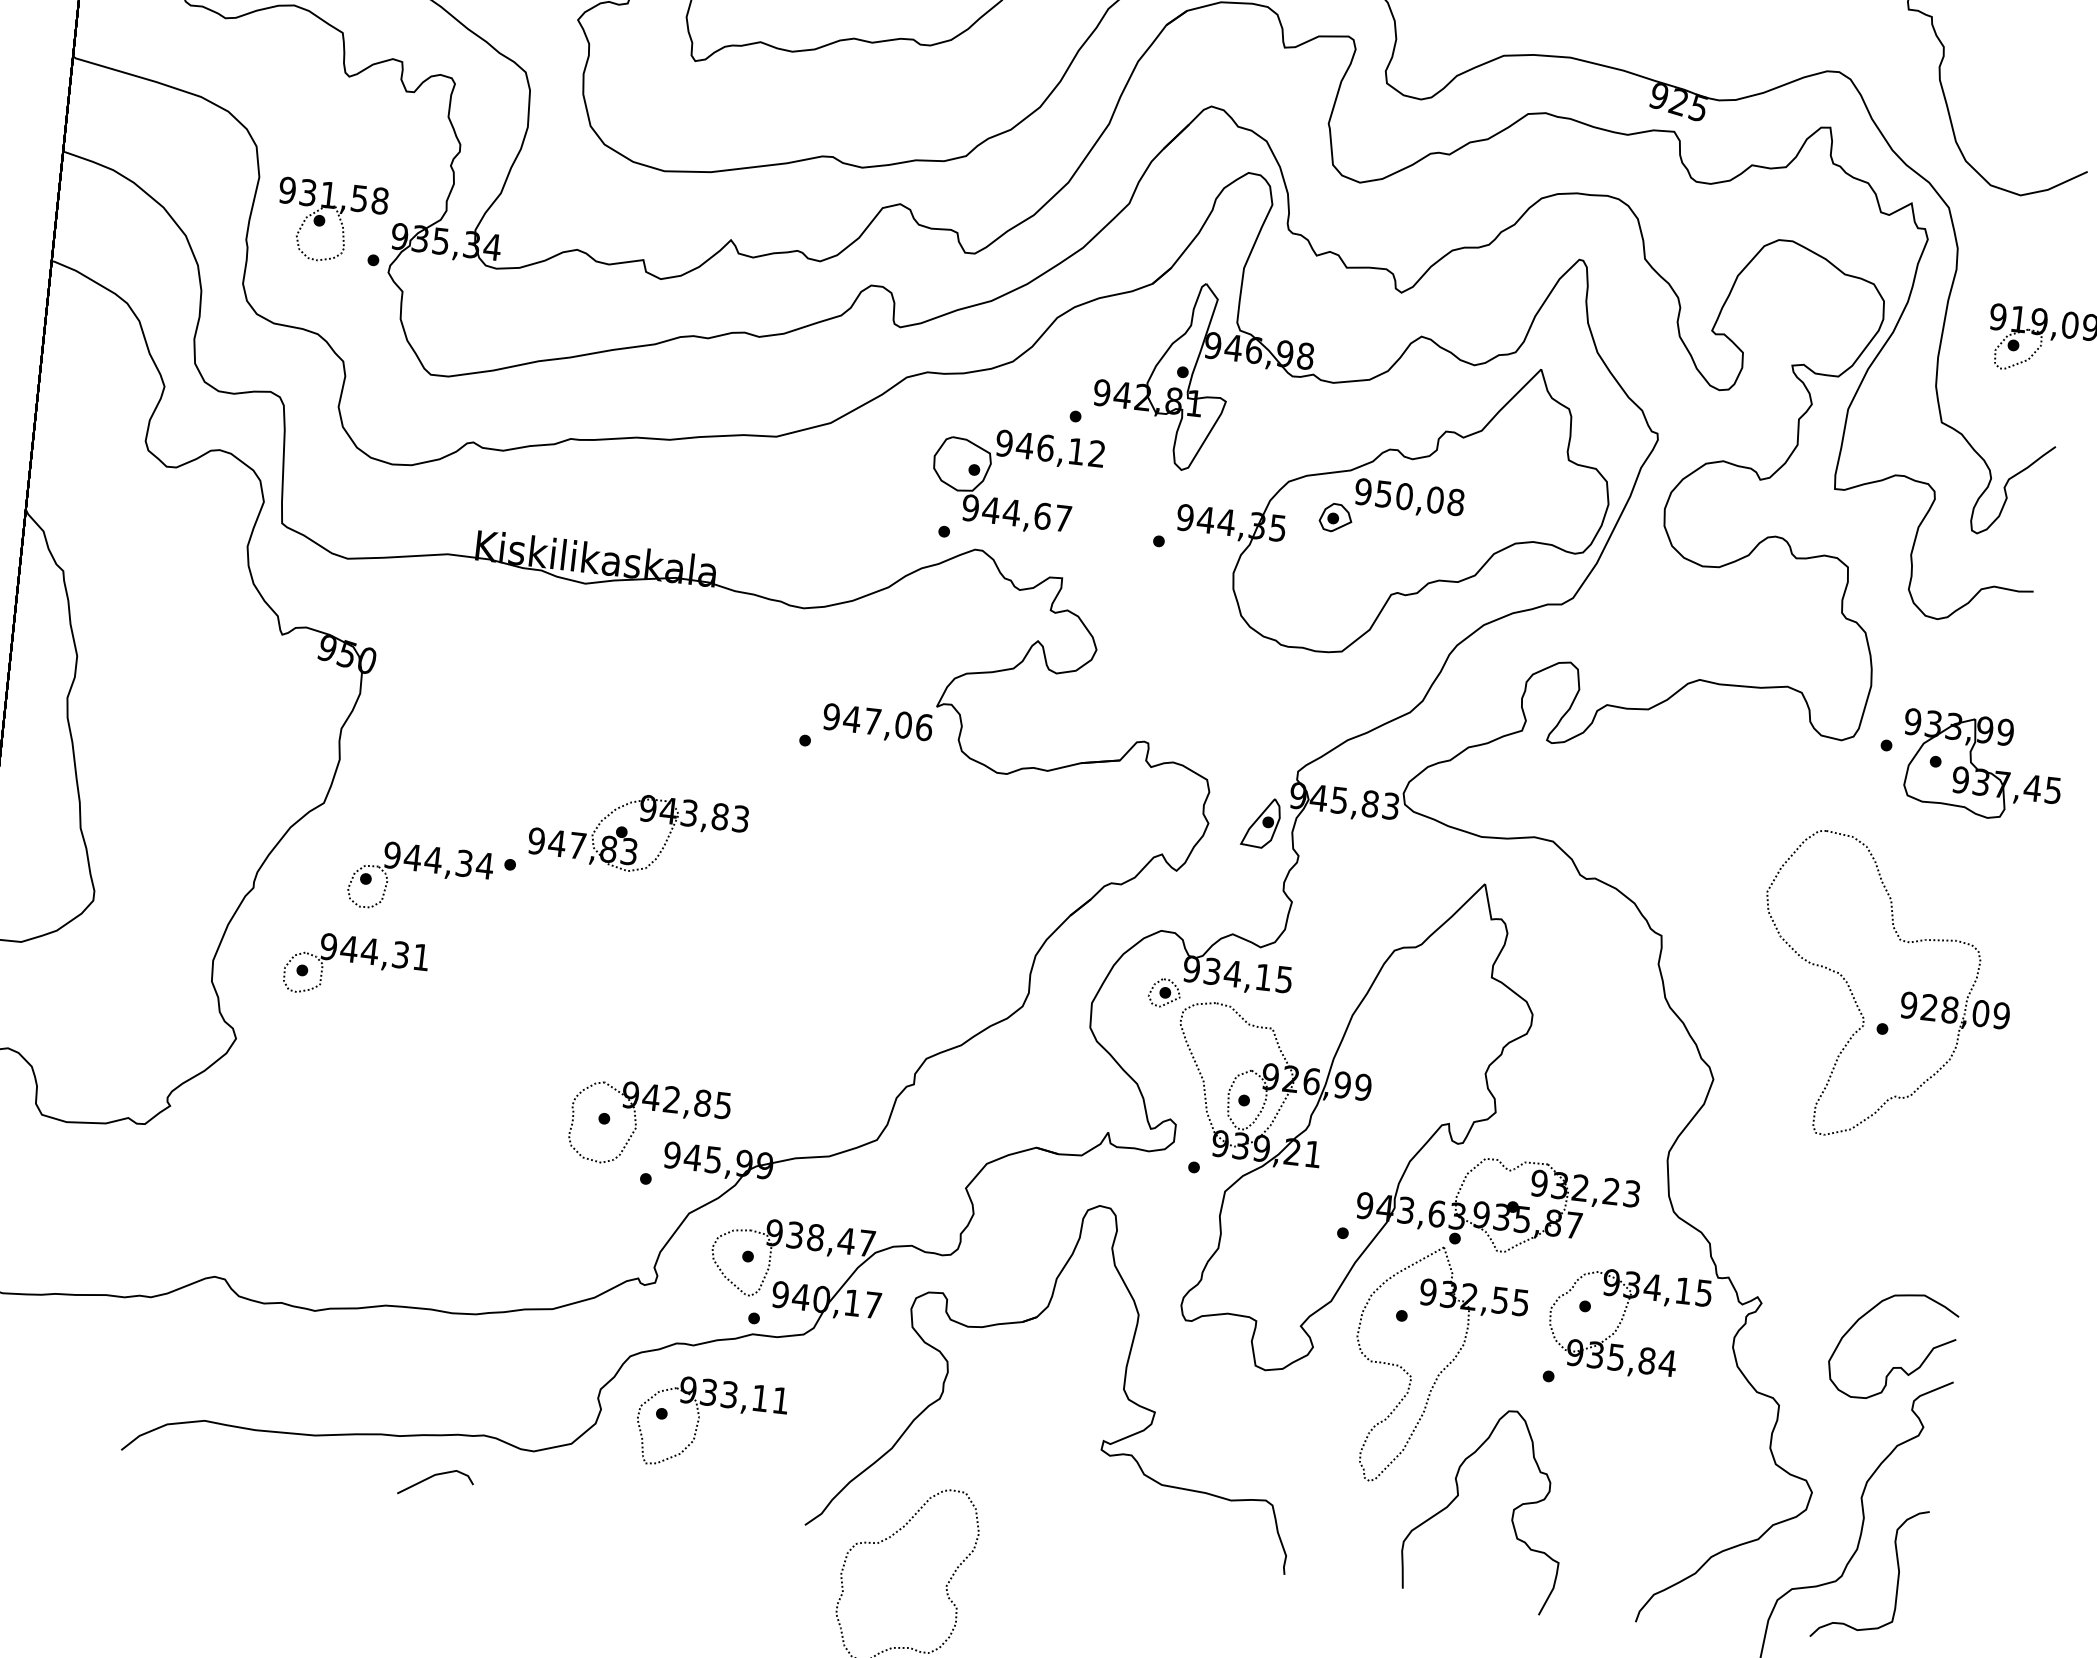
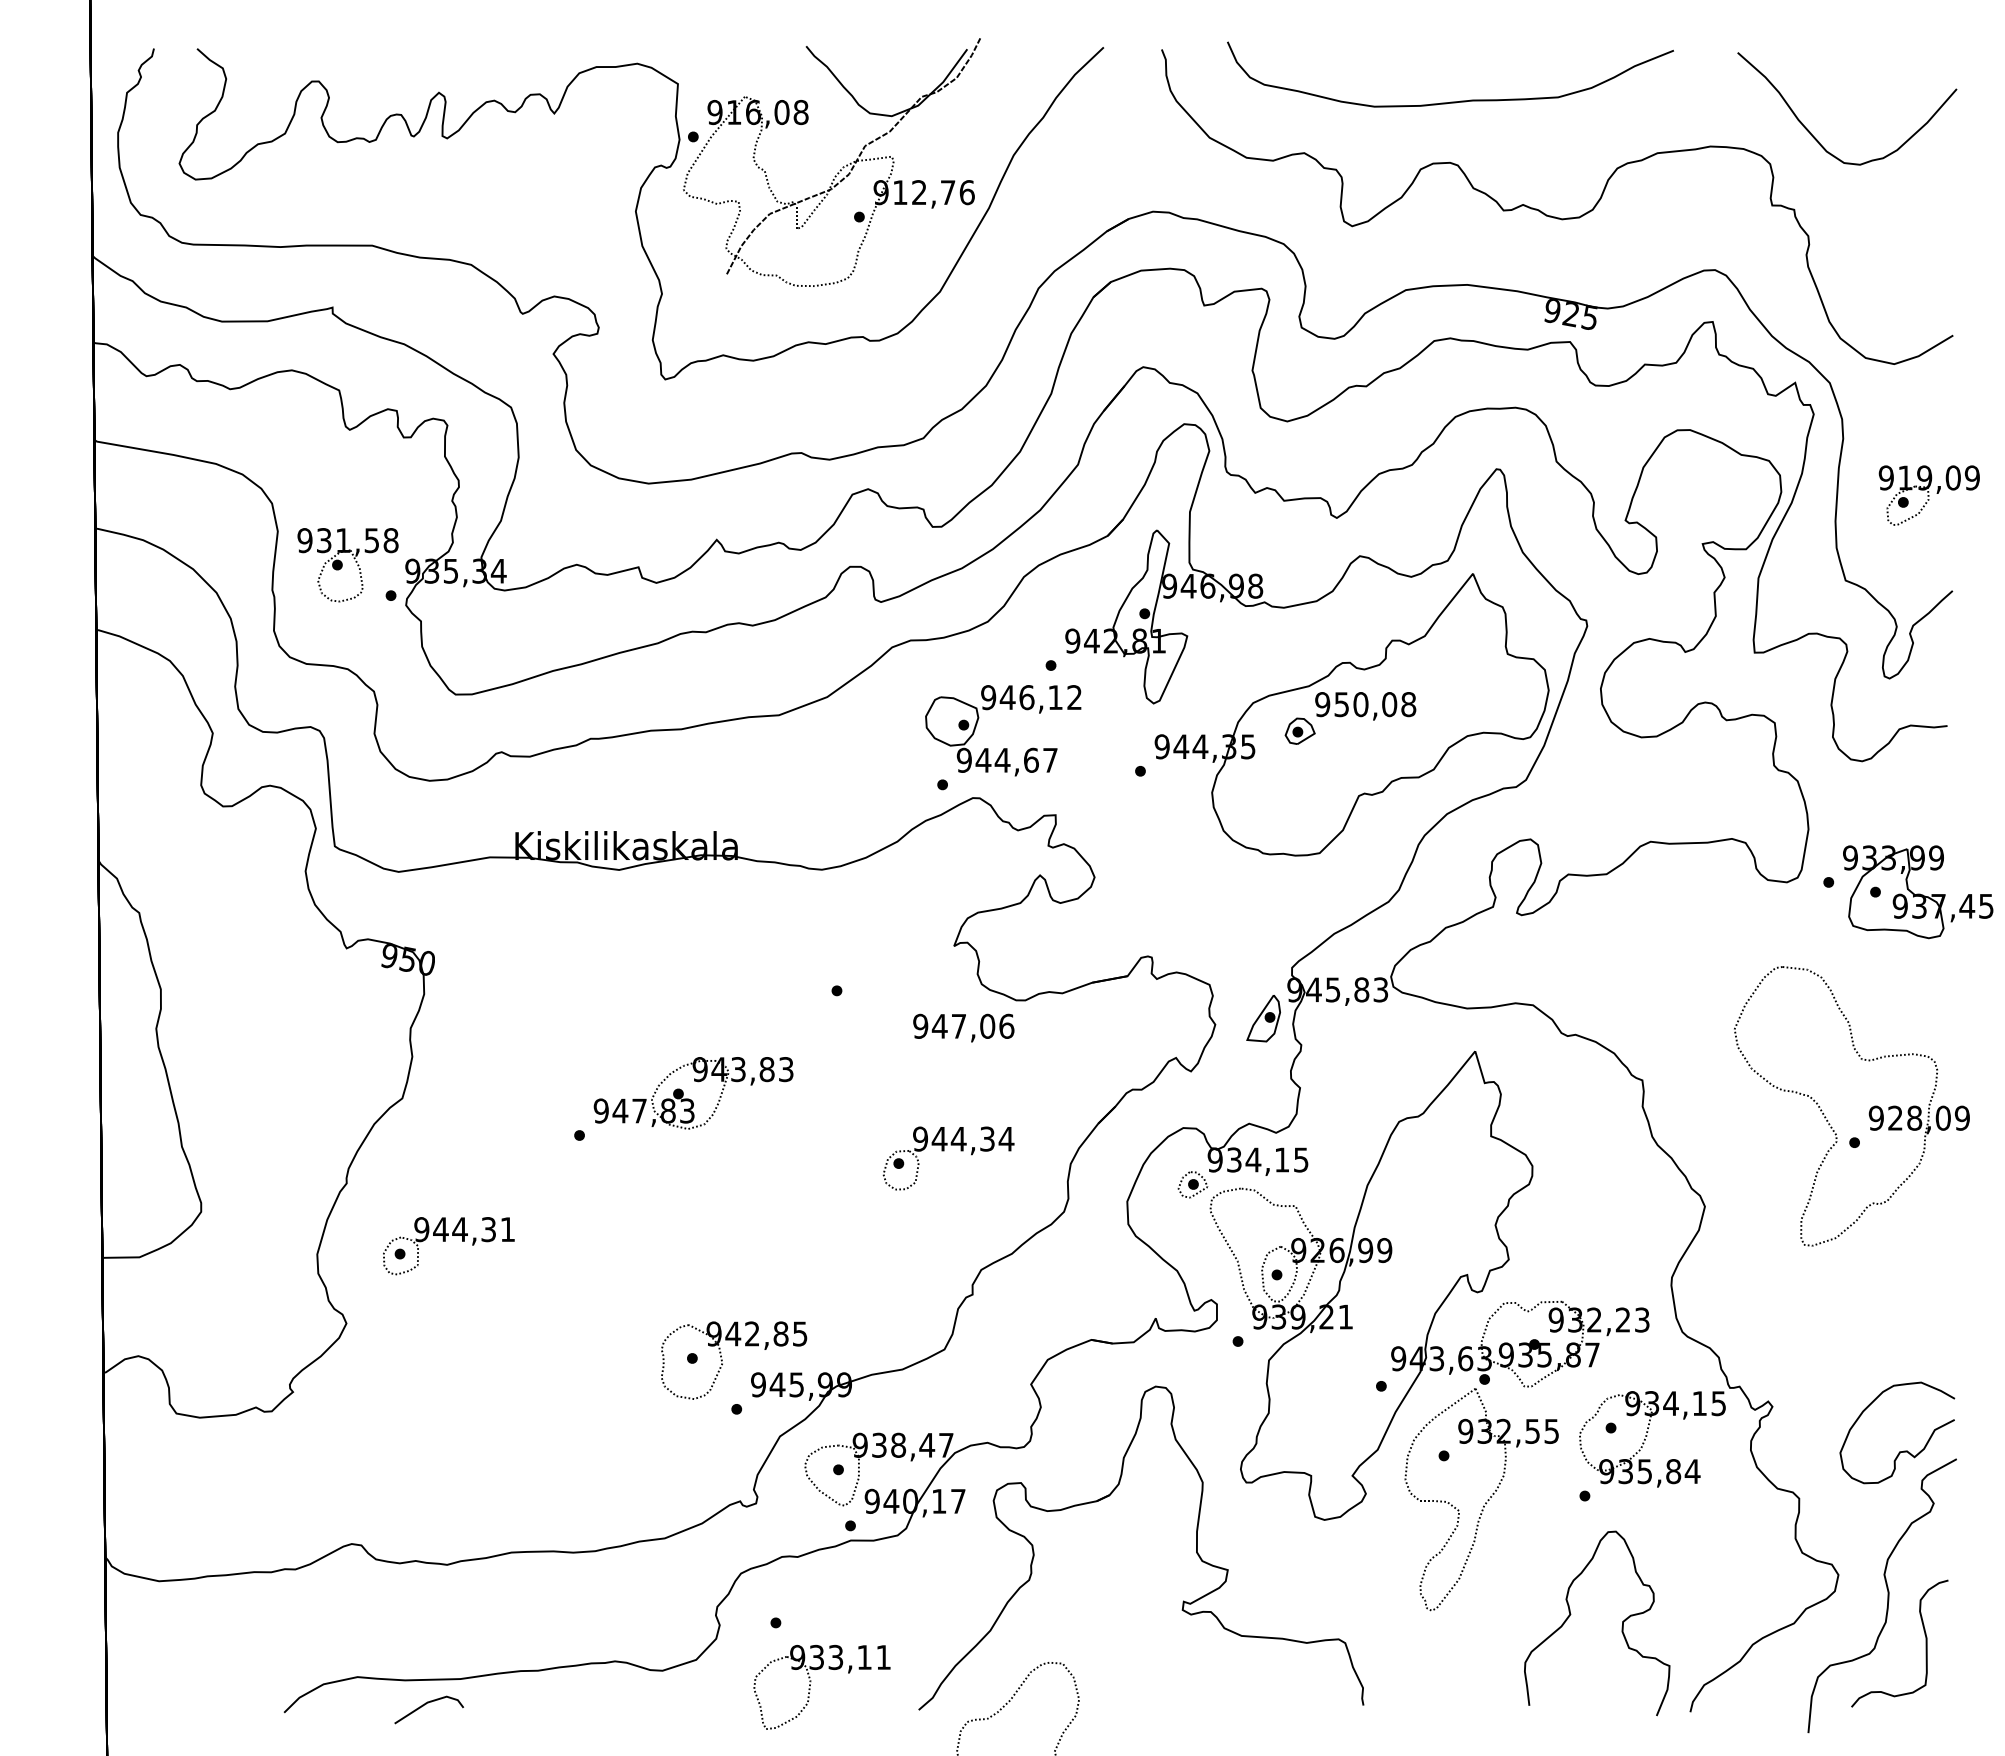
text: (877, 723) -> (963, 1027), moved
part: (416, 871) -> (944, 1151), moved
part: (698, 1422) -> (810, 1686), moved
line: (433, 1476) -> (426, 1704), moved
curve: (1511, 1514) -> (1621, 1626), moved

